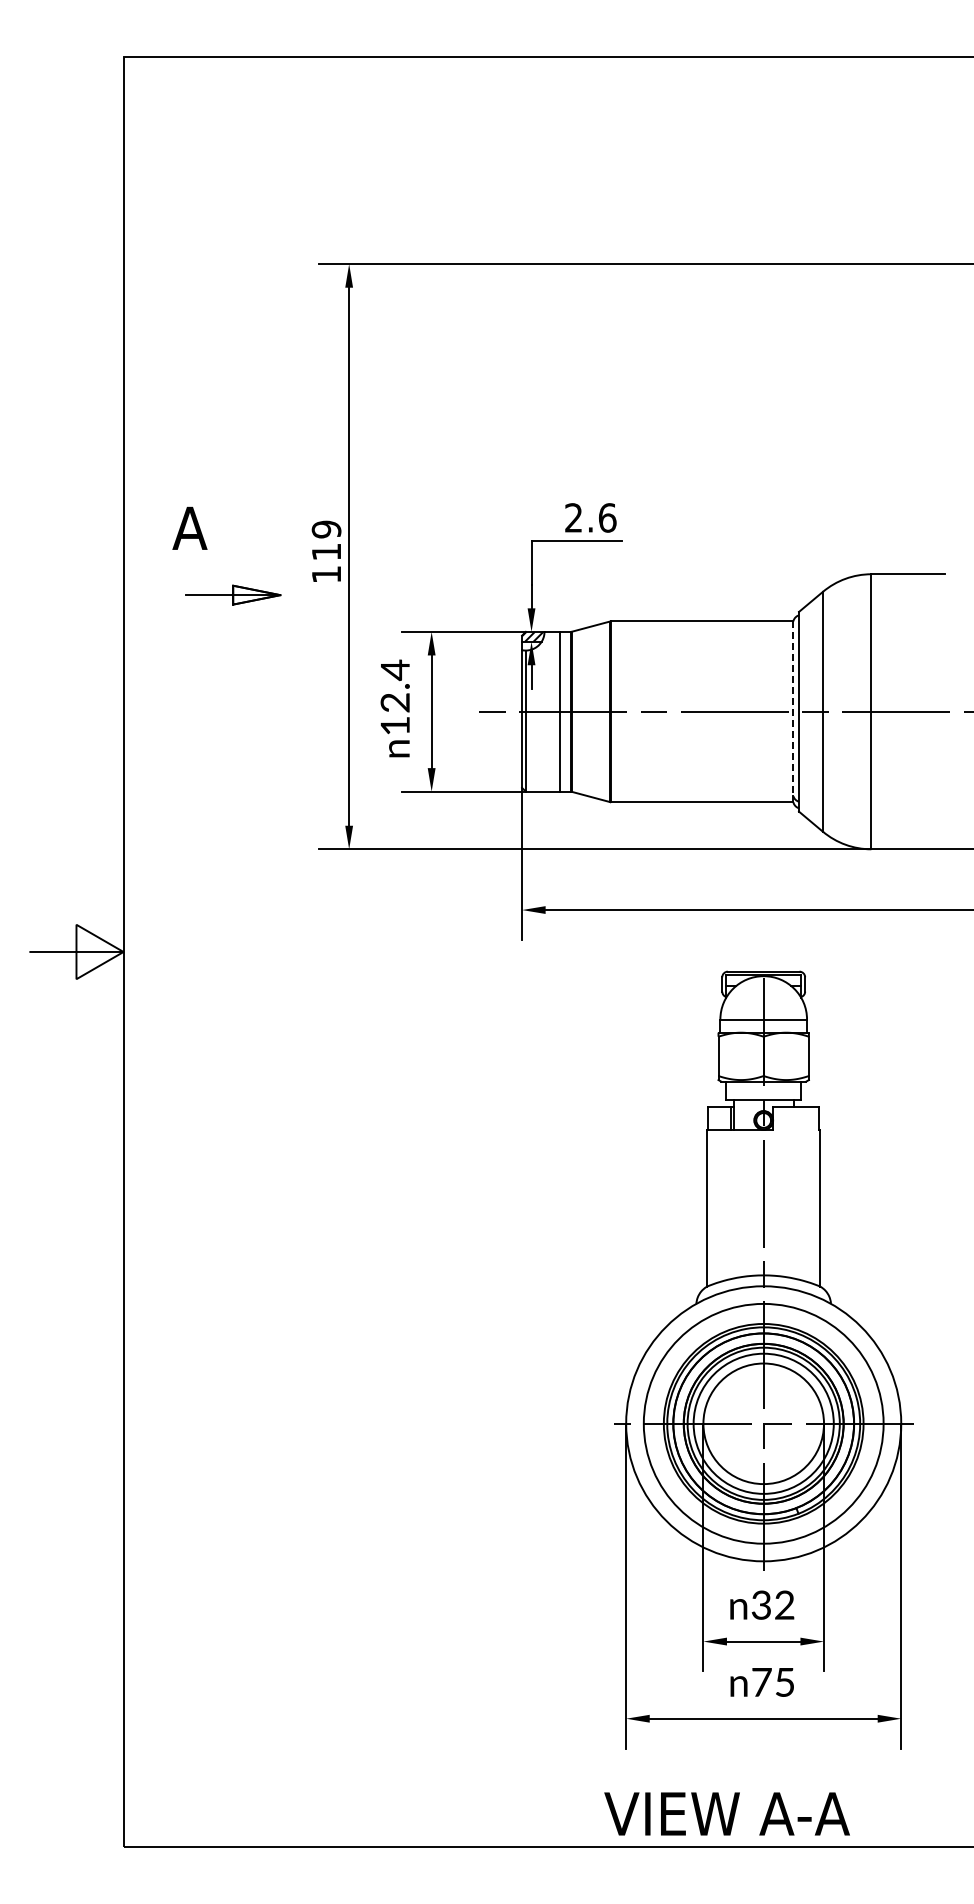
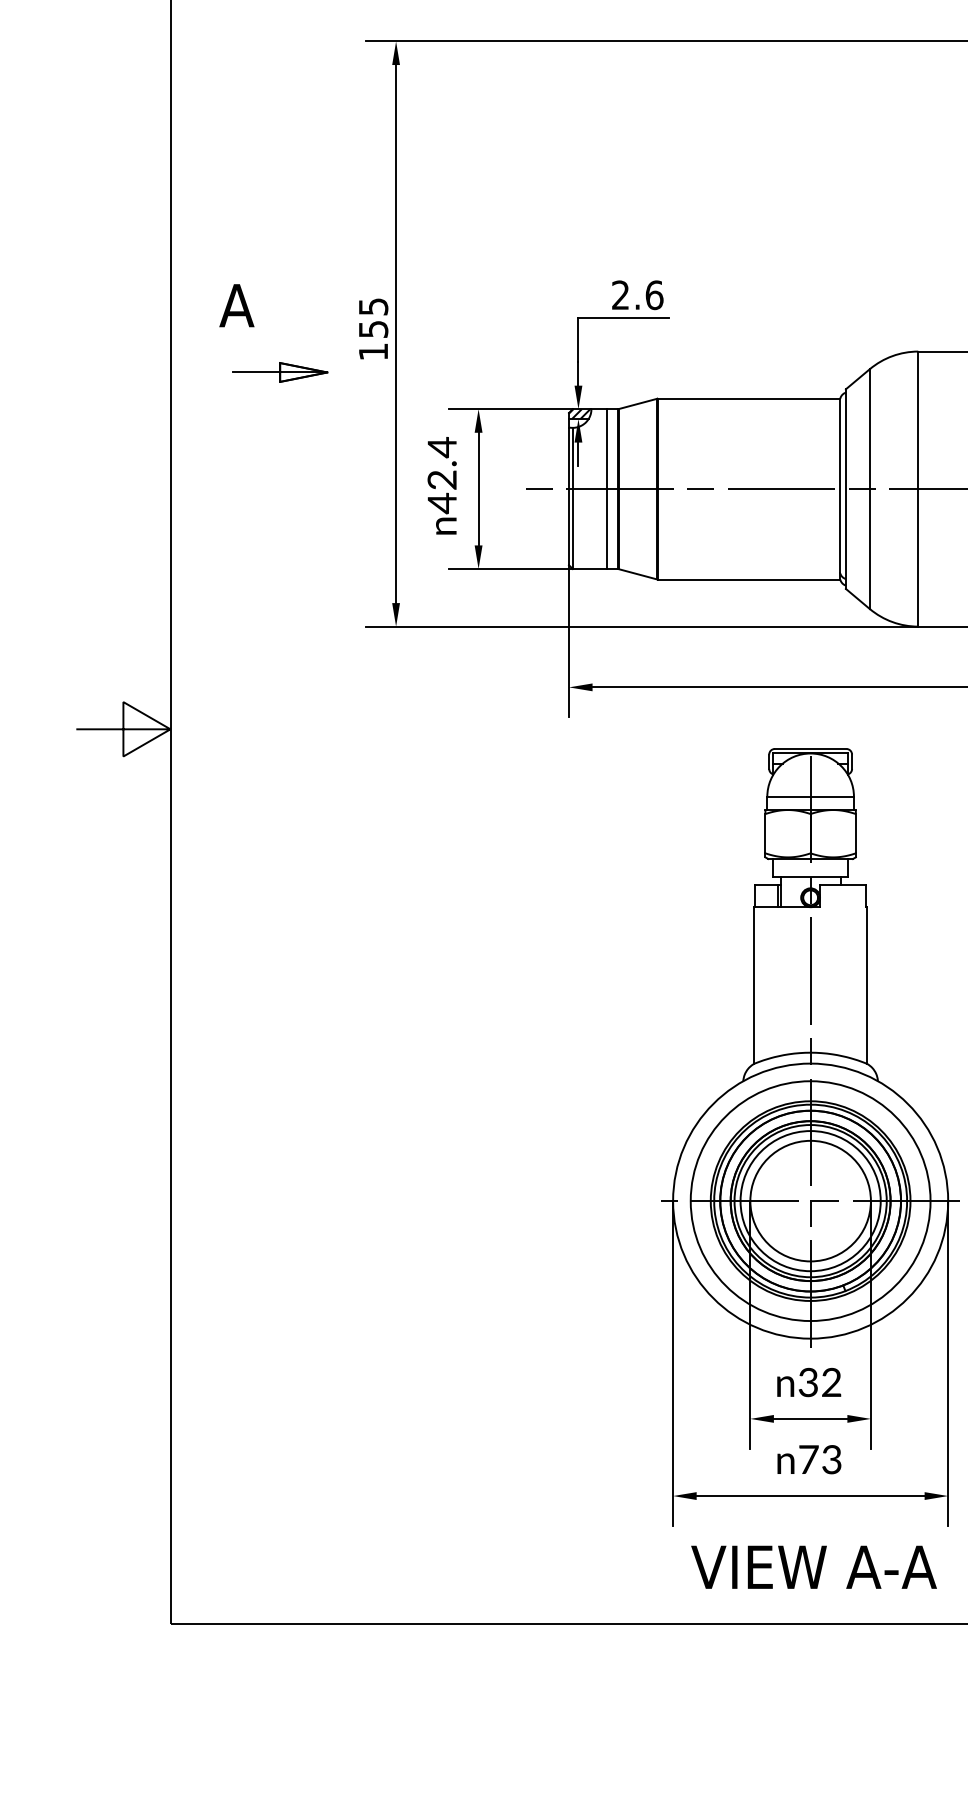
text: (326, 540) -> (373, 317), 119 -> 155
line: (793, 709) -> (840, 486), dashed -> solid
text: (394, 725) -> (441, 502), 12.4 -> 42.4
text: (784, 1681) -> (831, 1458), 75 -> 73
text: (726, 1813) -> (813, 1566), moved

